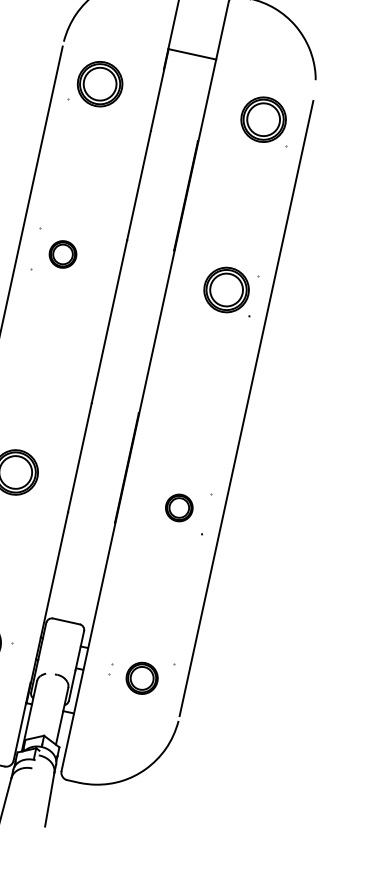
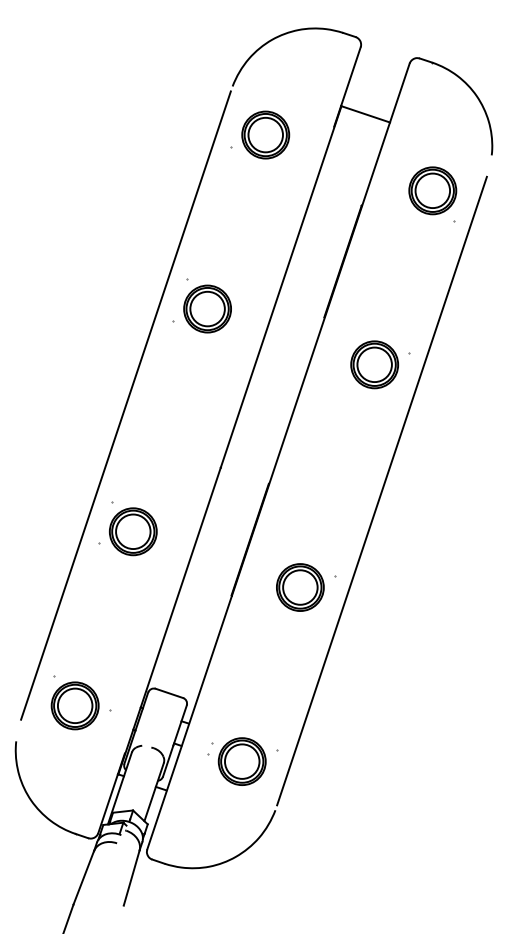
part: (62, 253) -> (207, 308), size x1.67
part: (179, 507) -> (300, 587), size x1.67
part: (141, 678) -> (241, 761), size x1.43

